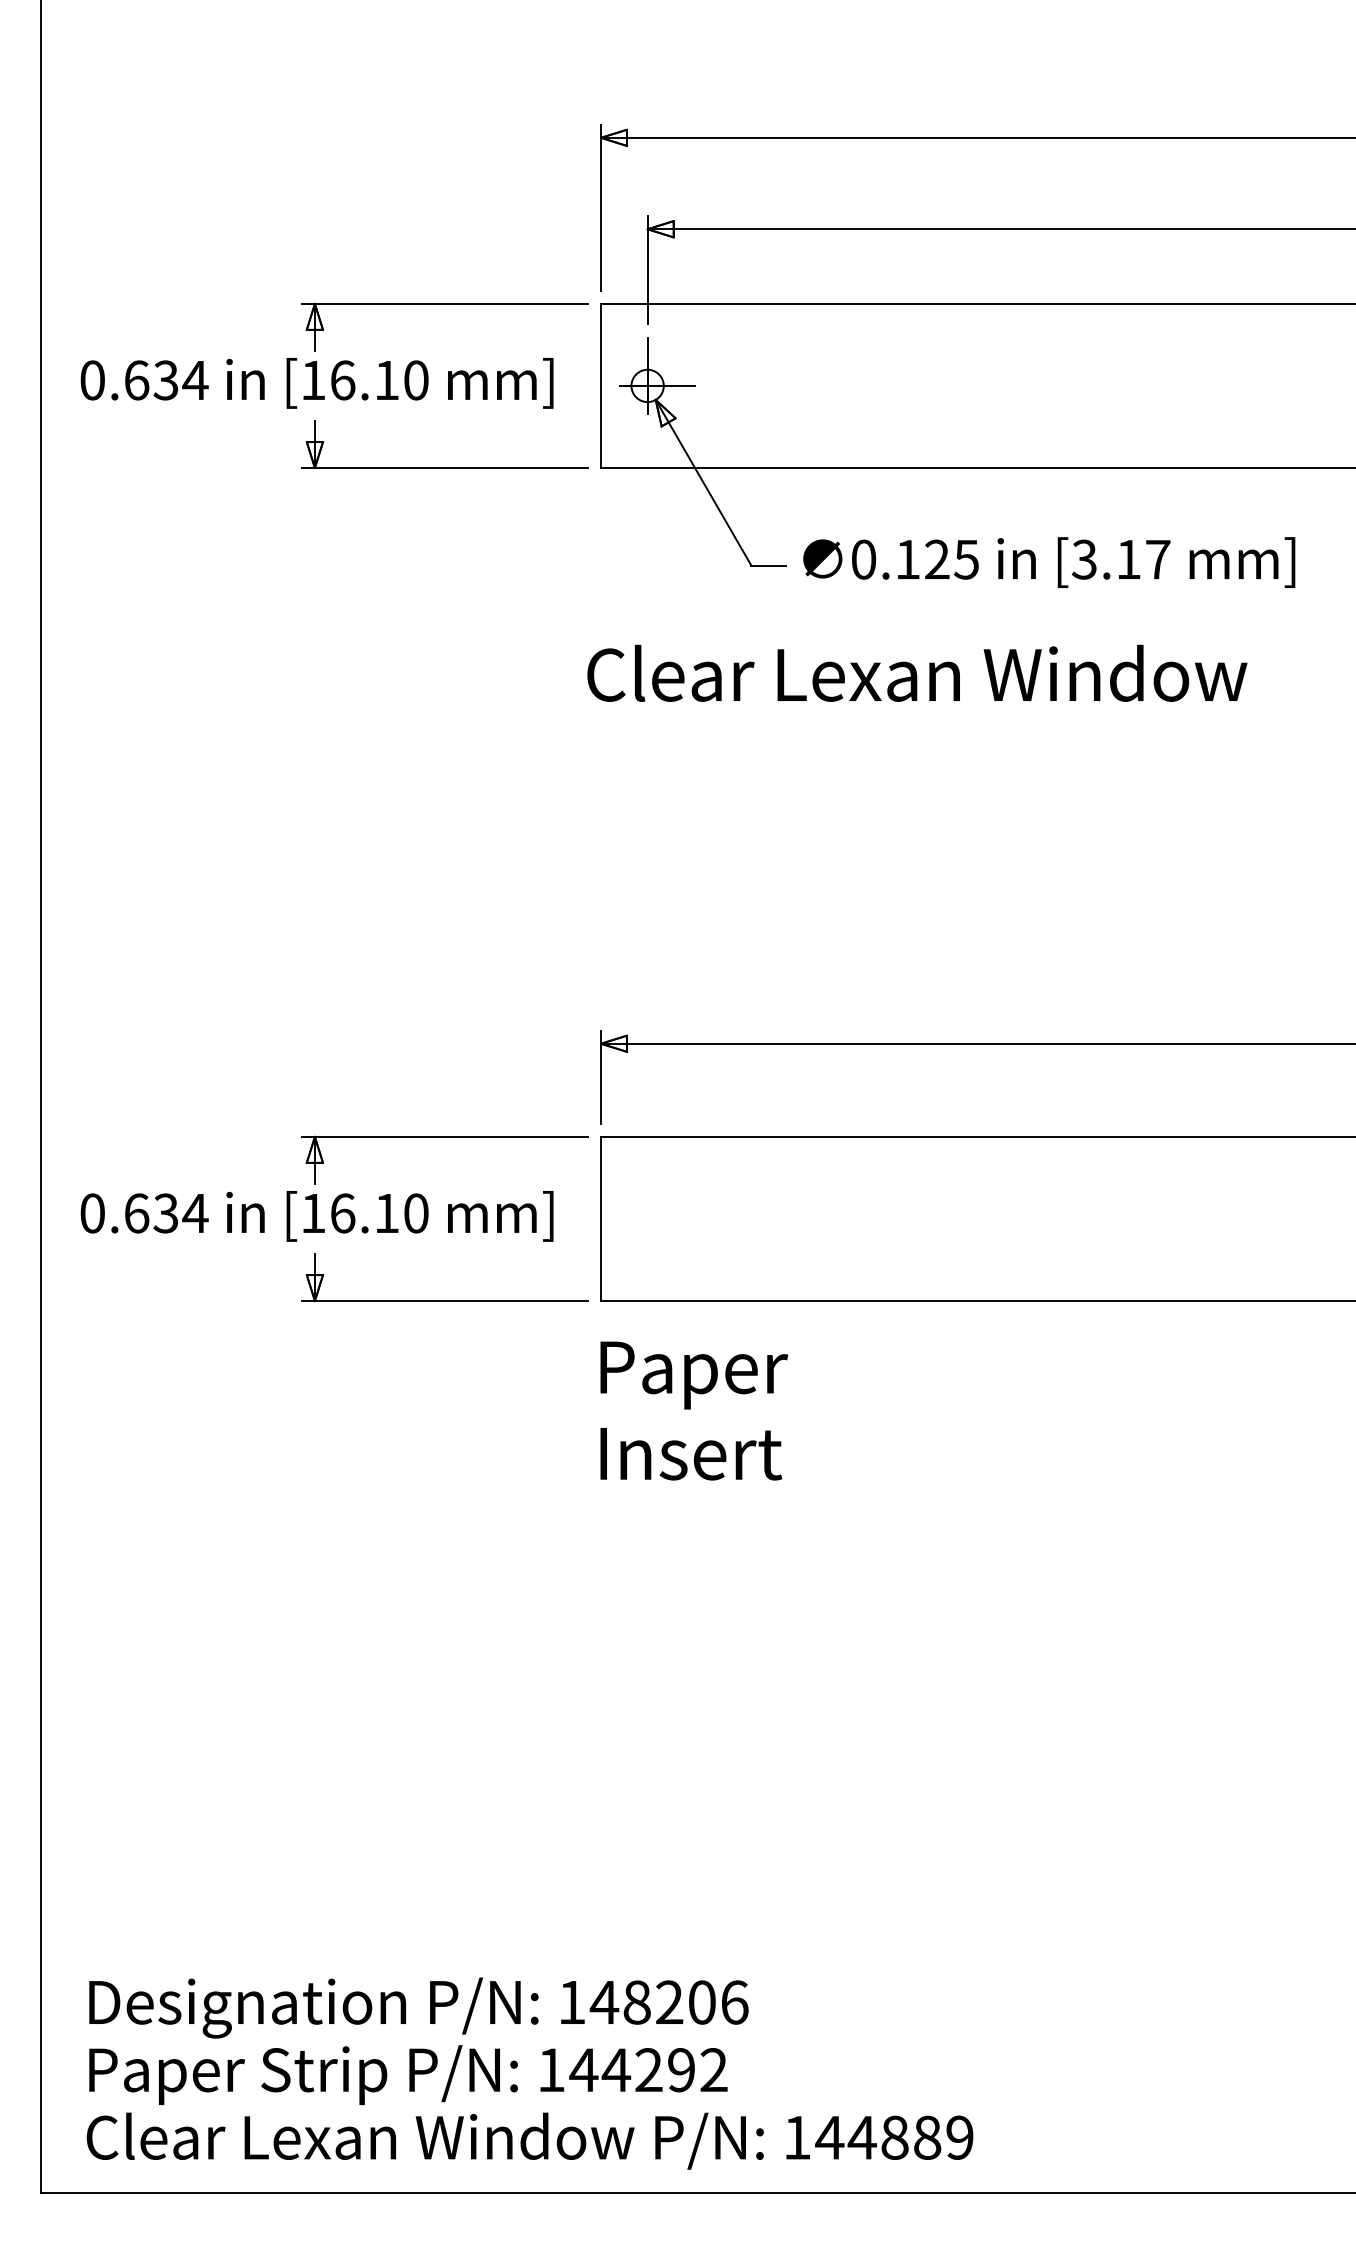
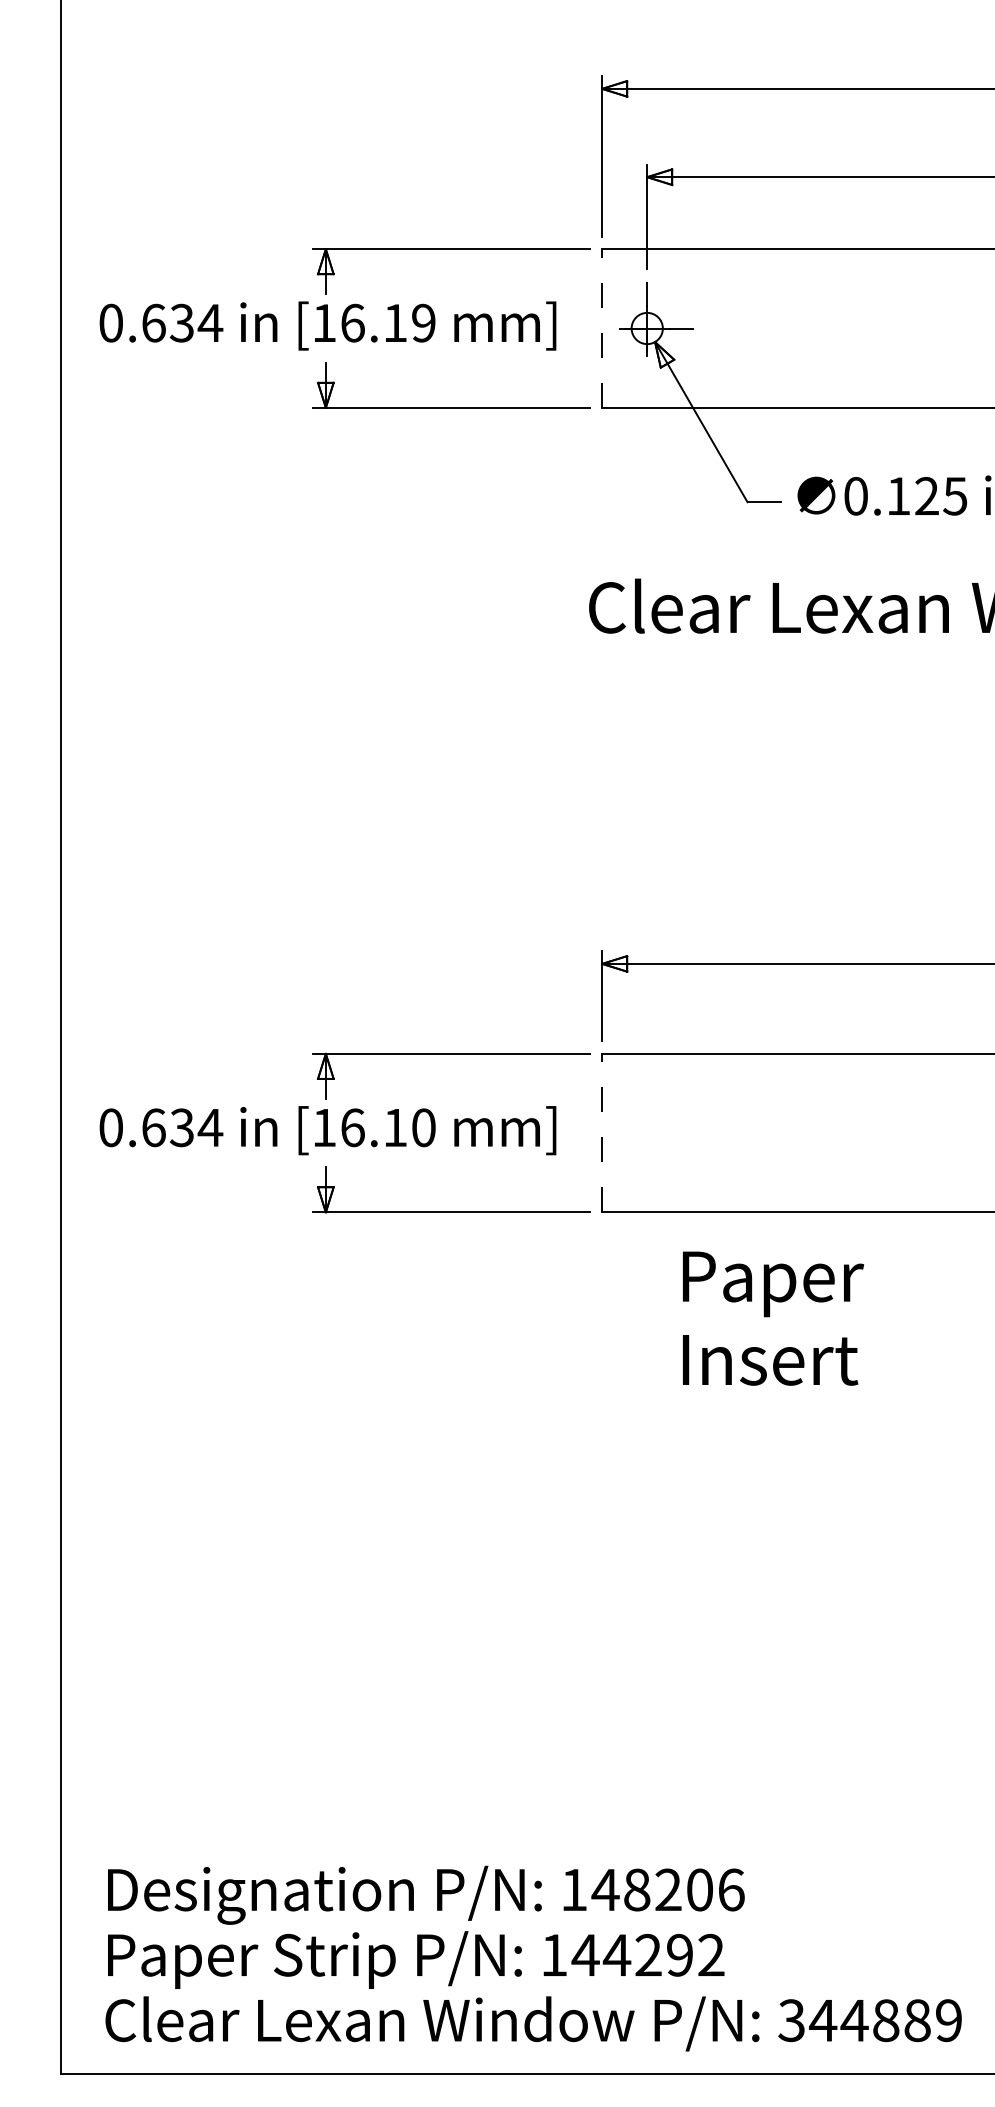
text: (416, 380) -> (423, 323), [16.10 -> [16.19
line: (601, 385) -> (602, 328), solid -> dashed
line: (601, 1218) -> (602, 1132), solid -> dashed
text: (694, 1410) -> (773, 1318), moved
text: (796, 2137) -> (791, 2020), 144889 -> 344889

